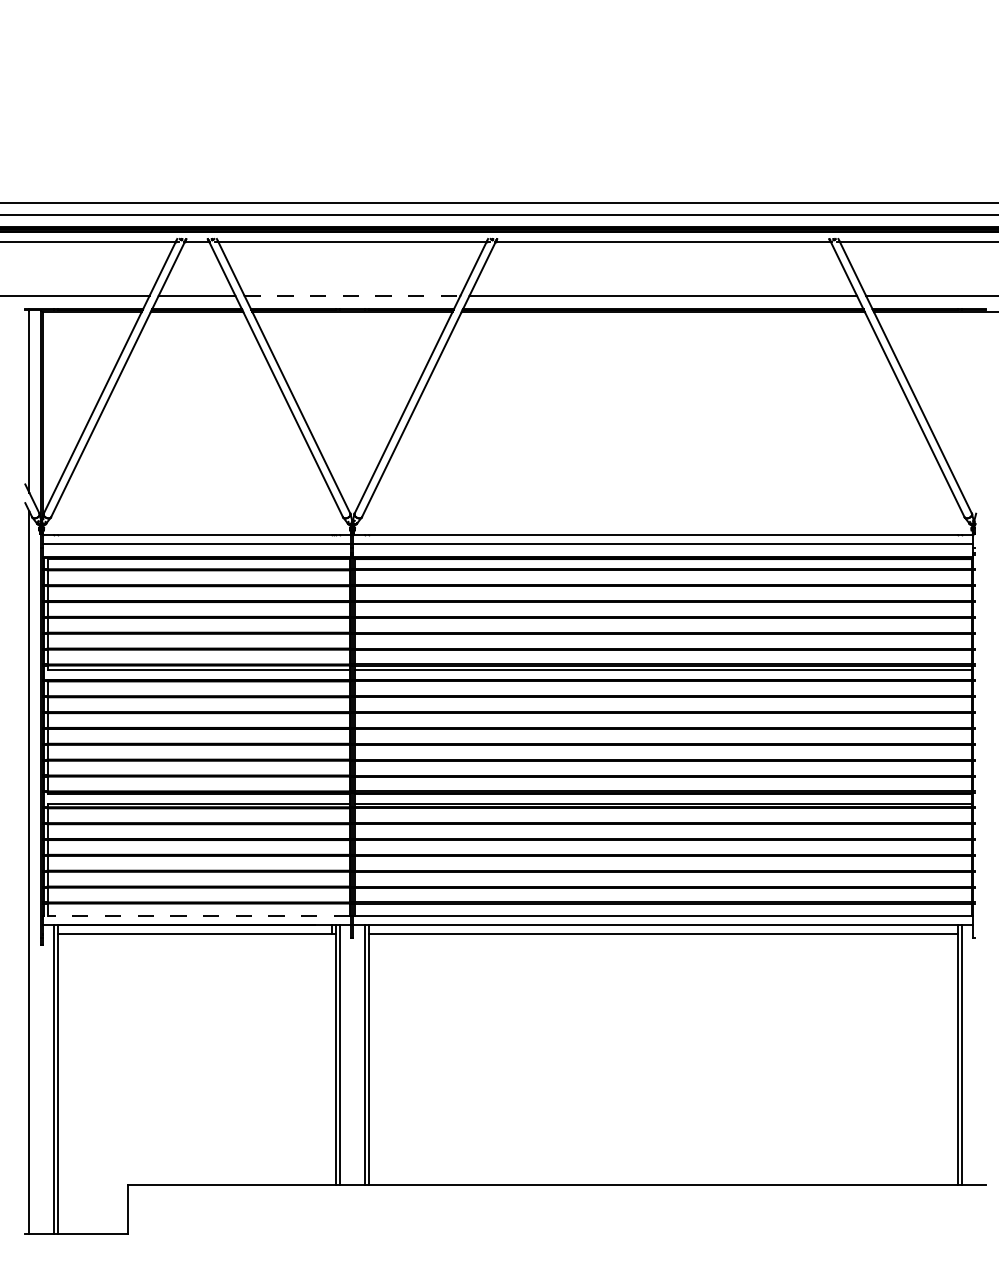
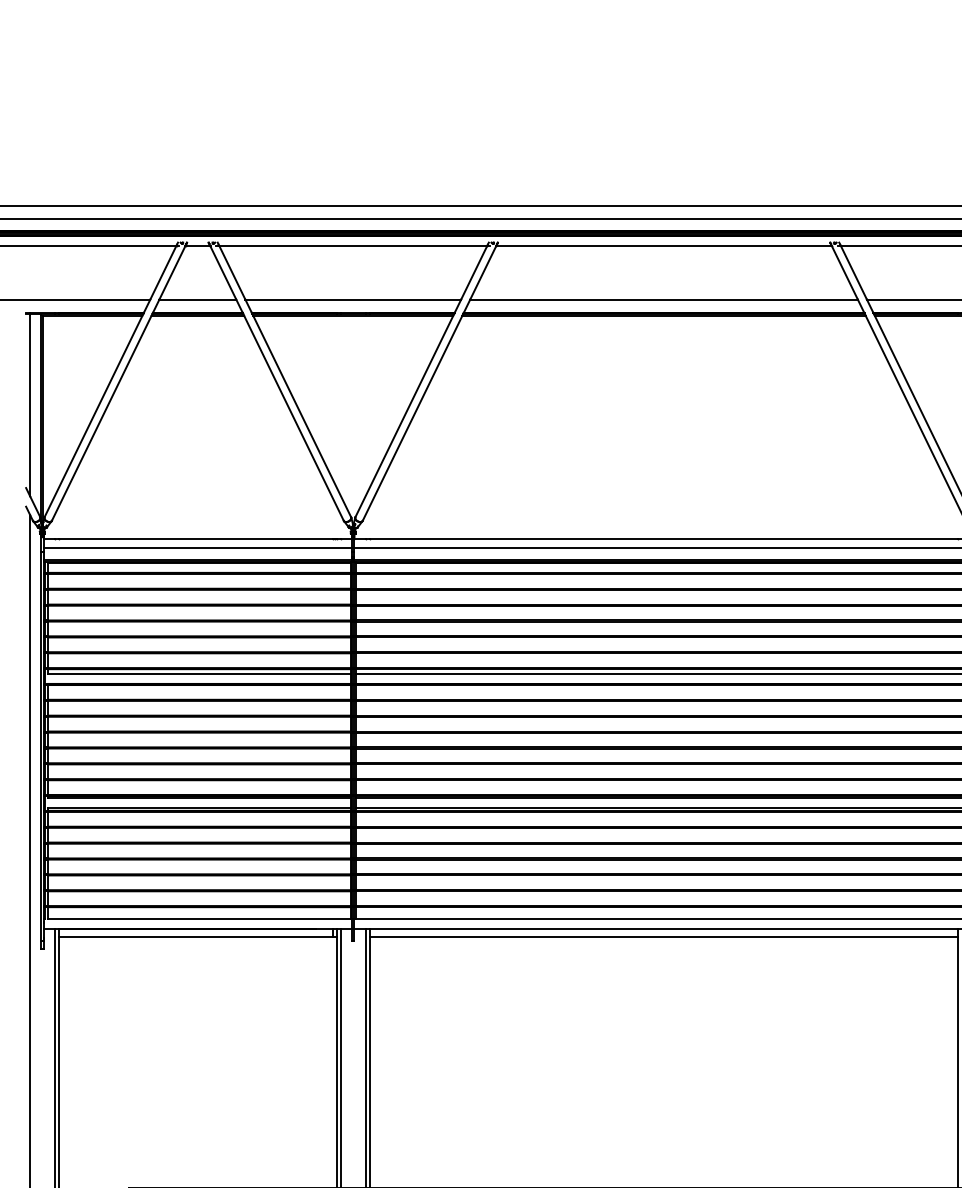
line: (352, 295) -> (353, 299), dashed -> solid
line: (198, 915) -> (199, 919), dashed -> solid

